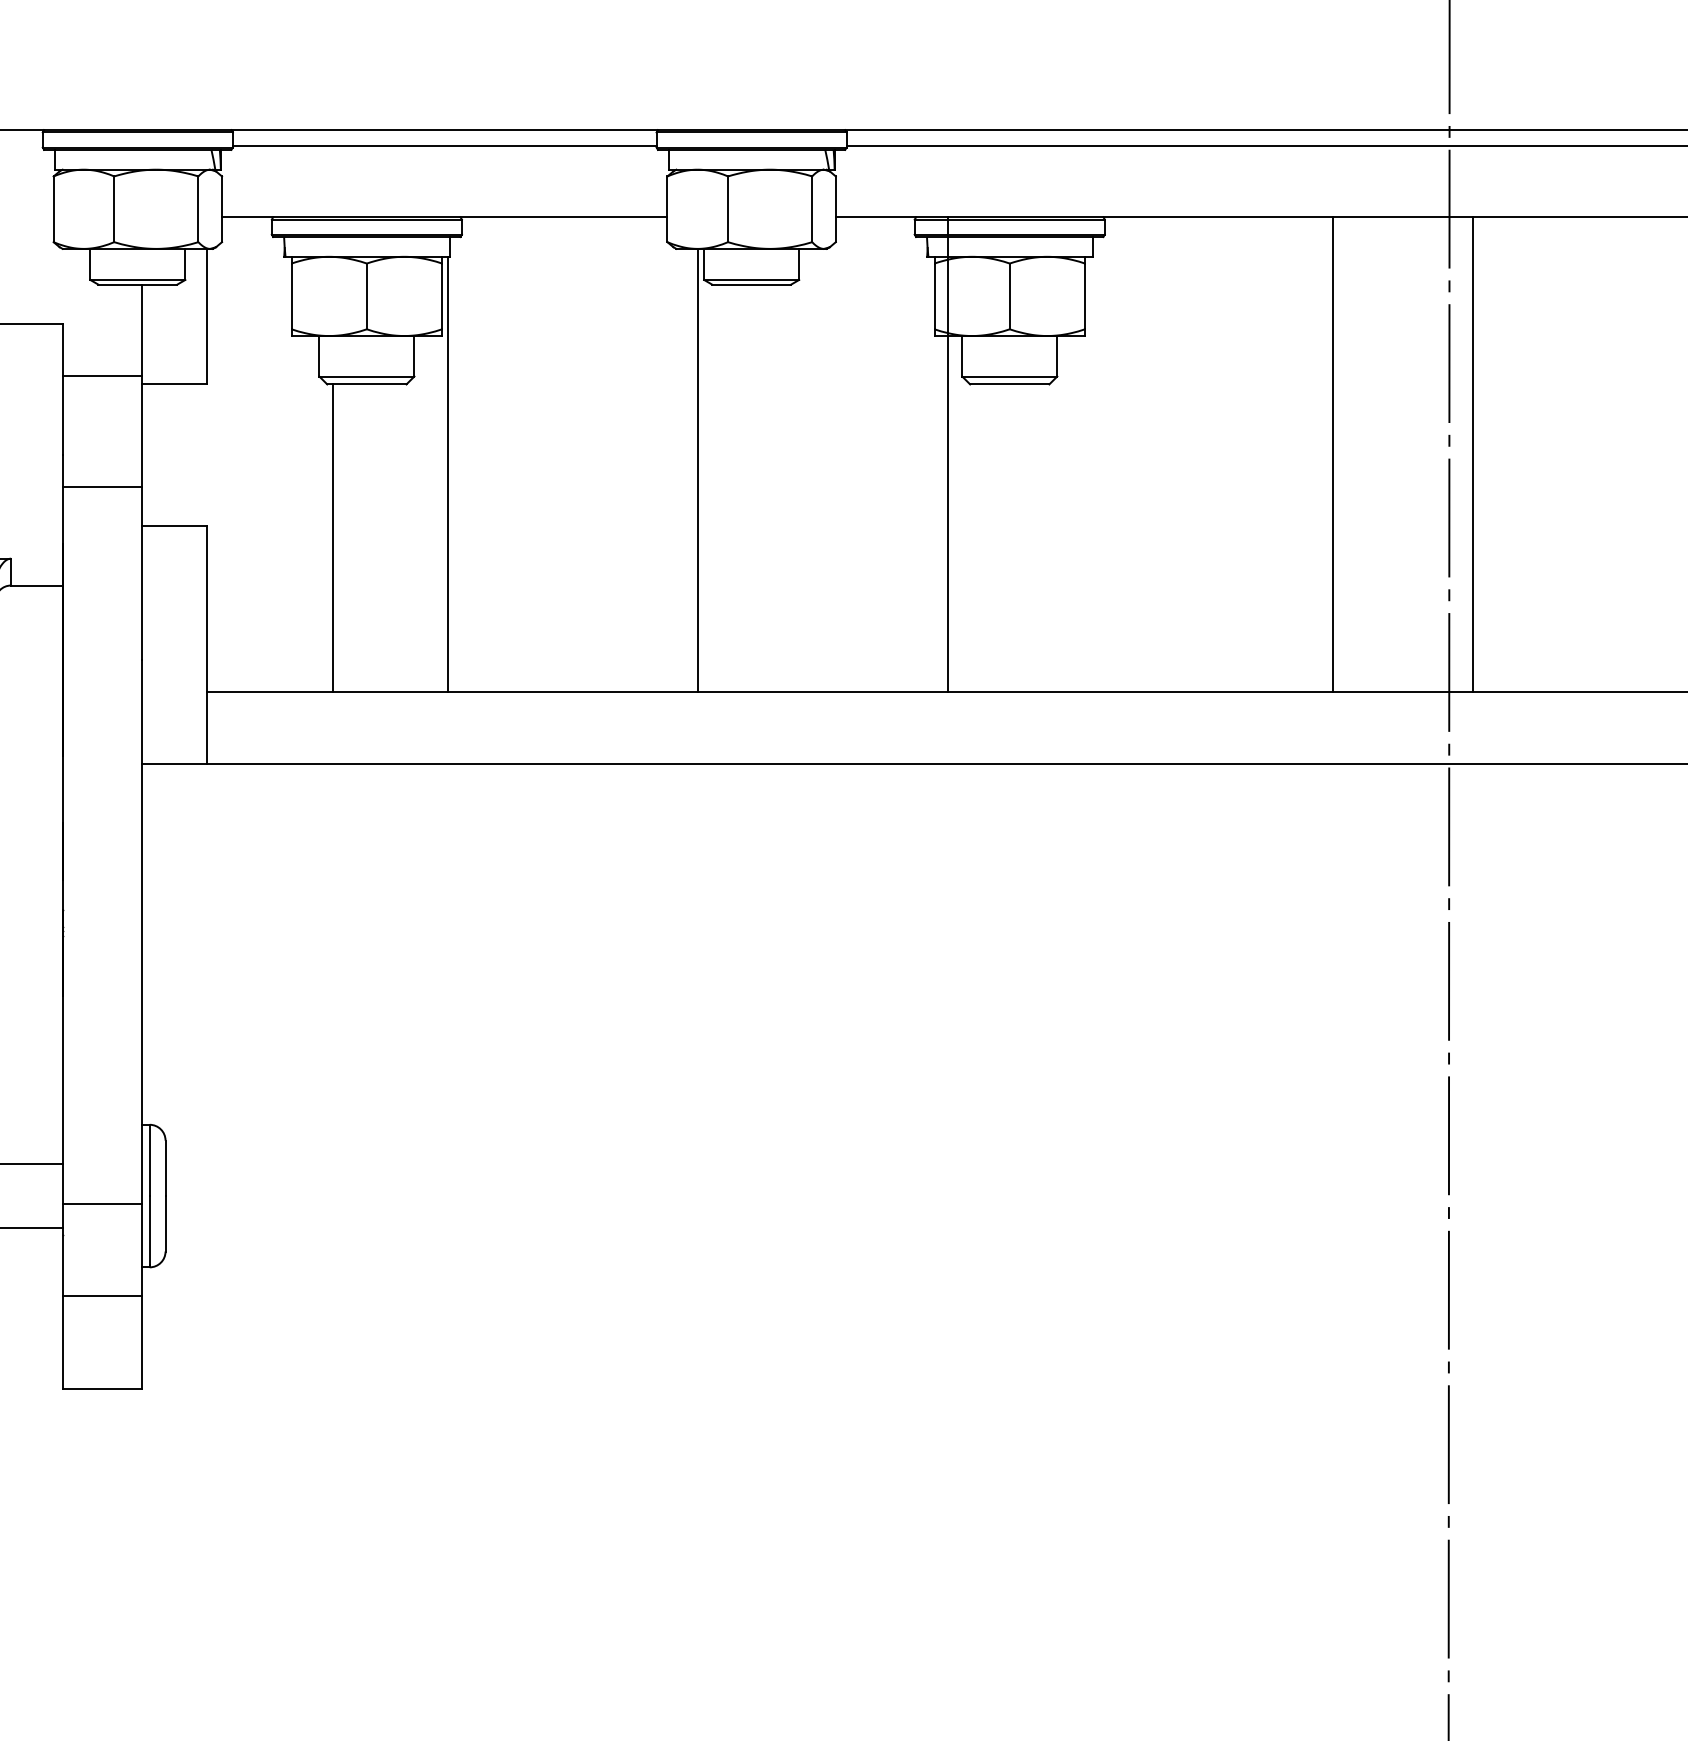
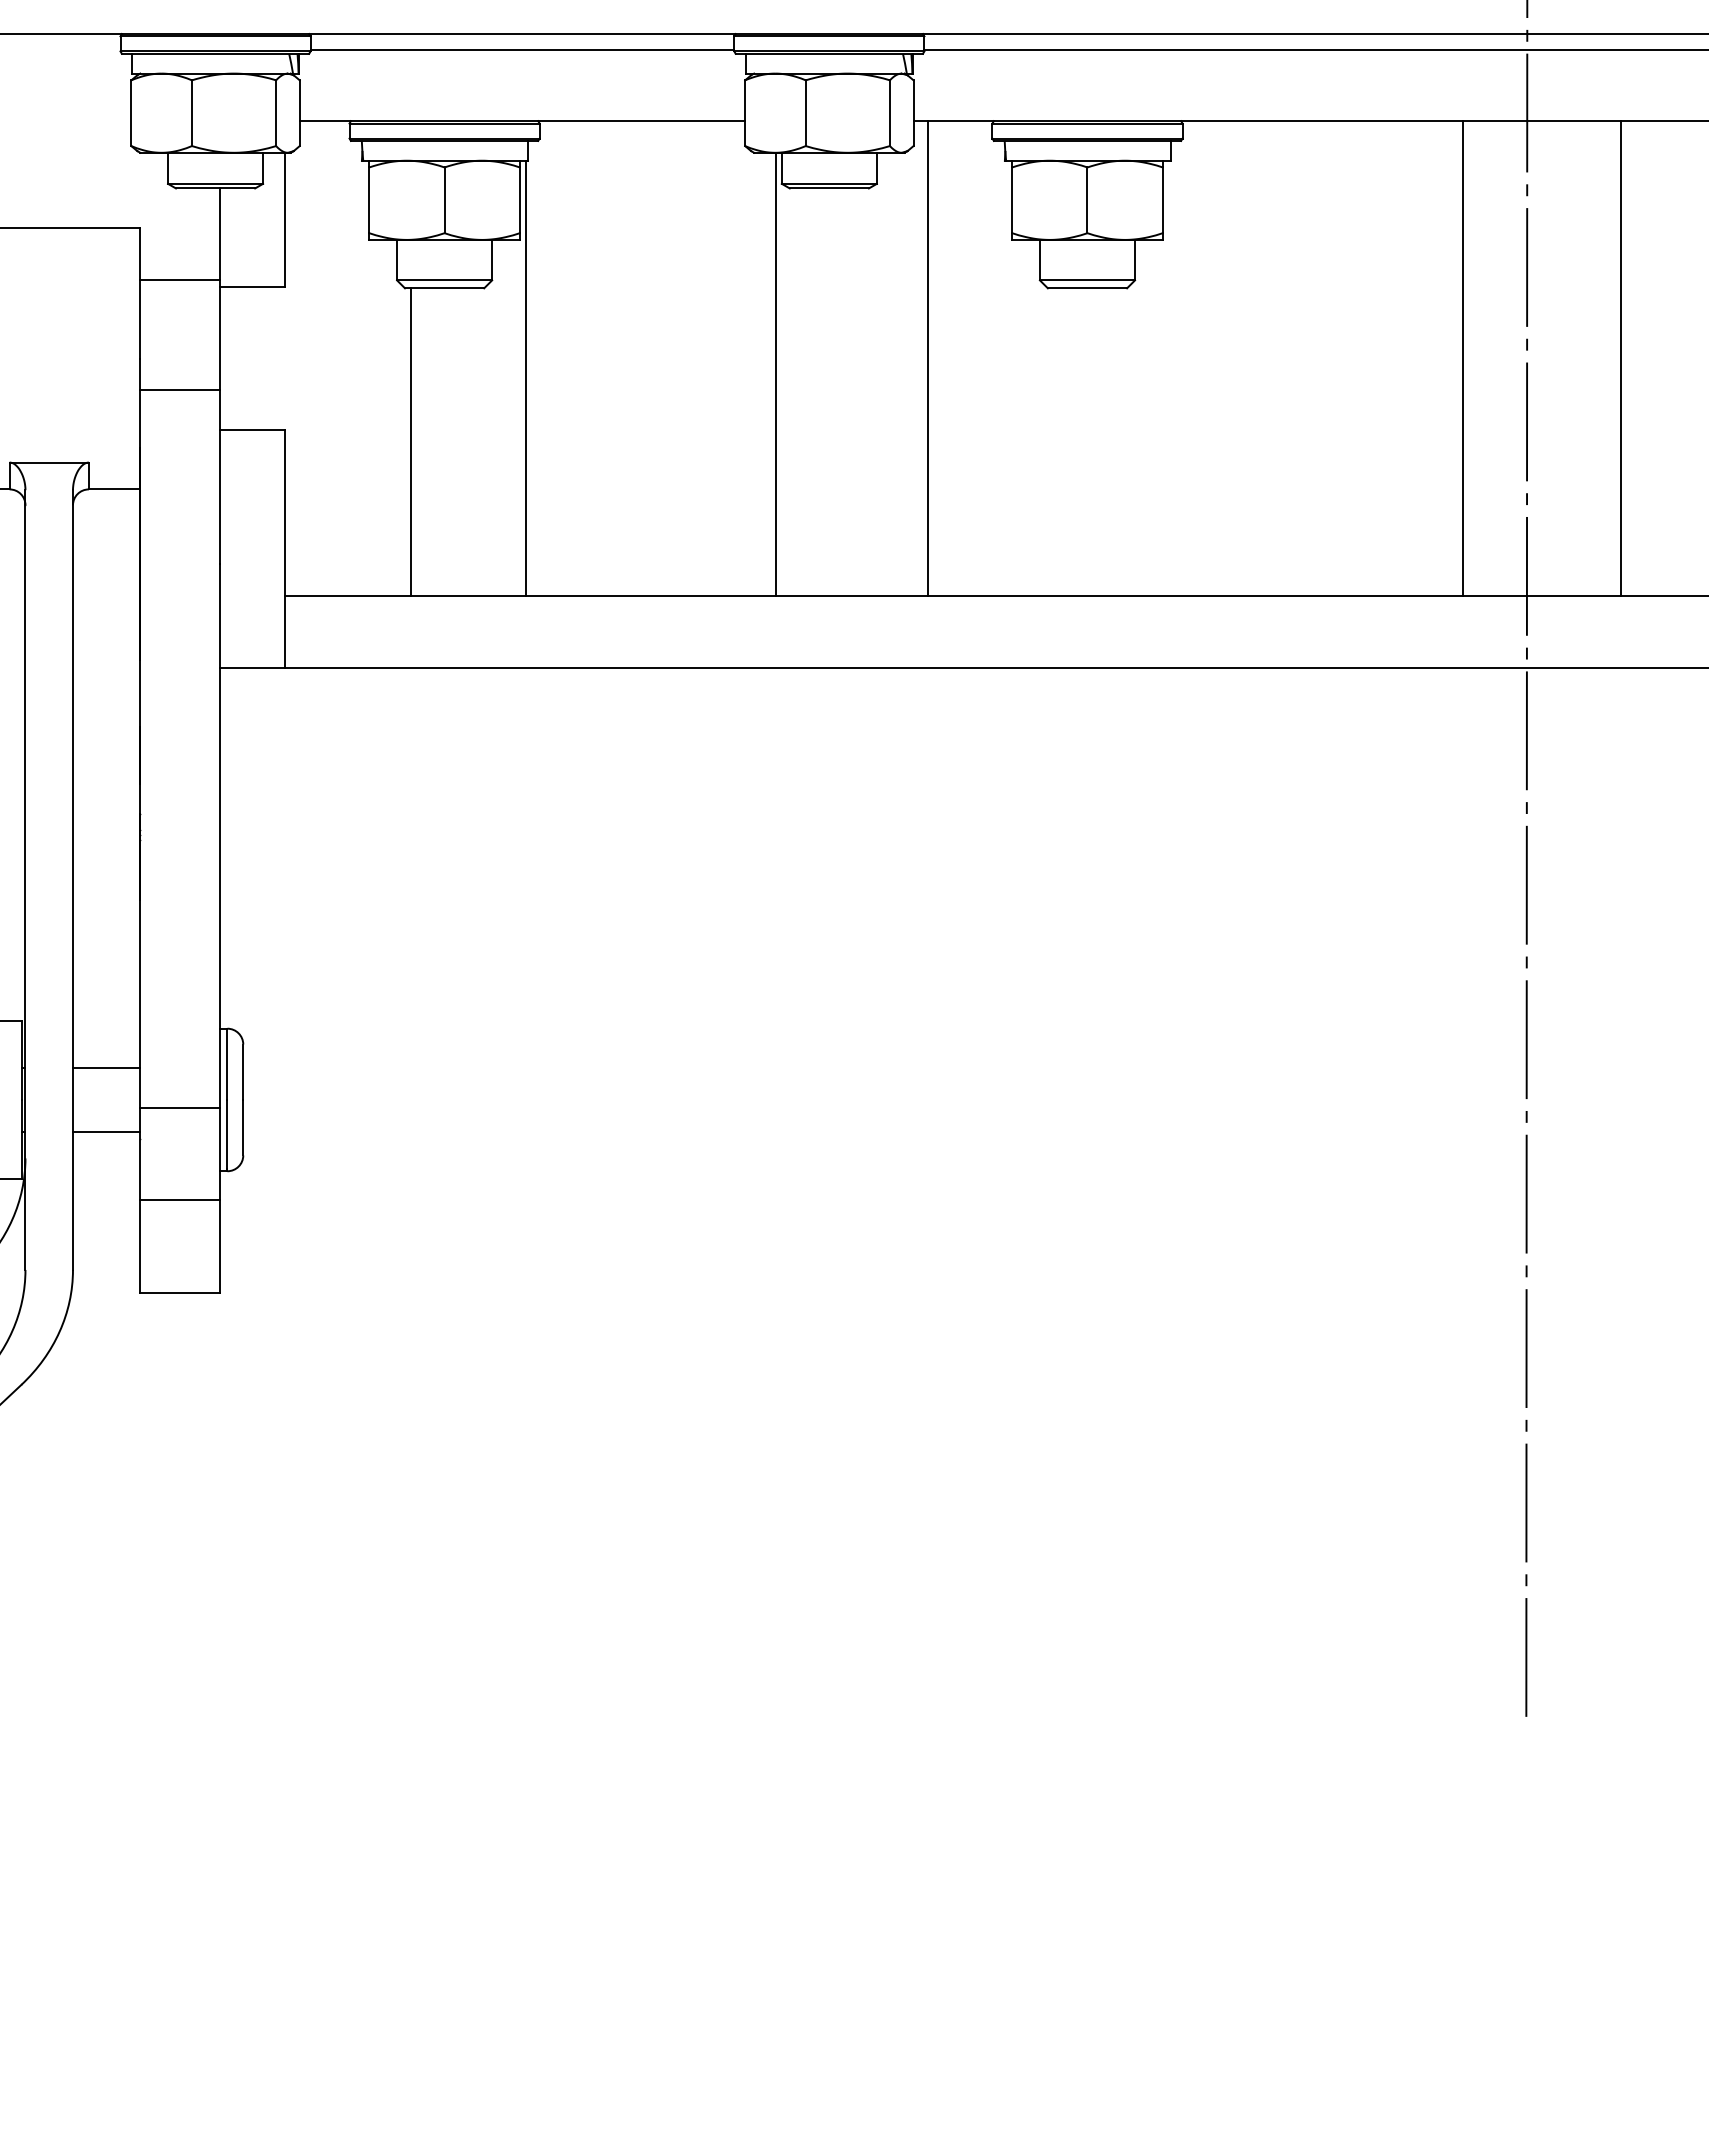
line: (947, 454) -> (927, 358), moved
line: (1332, 454) -> (1462, 358), moved
line: (1472, 454) -> (1621, 358), moved

